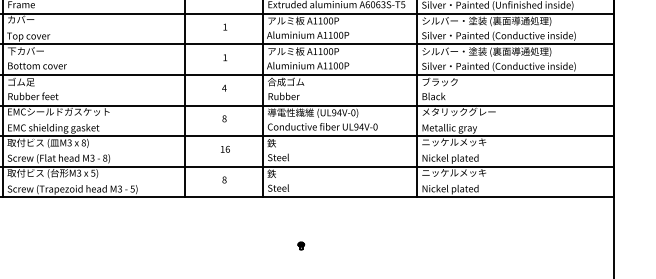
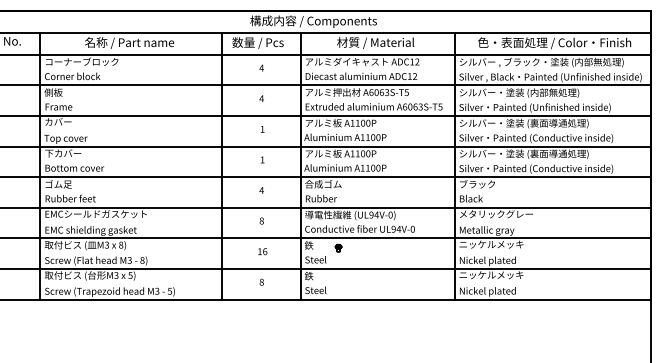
part: (301, 246) -> (338, 248), moved

